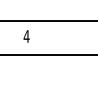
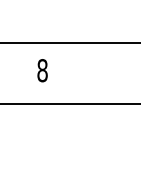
text: (26, 36) -> (42, 70), 4 -> 8

